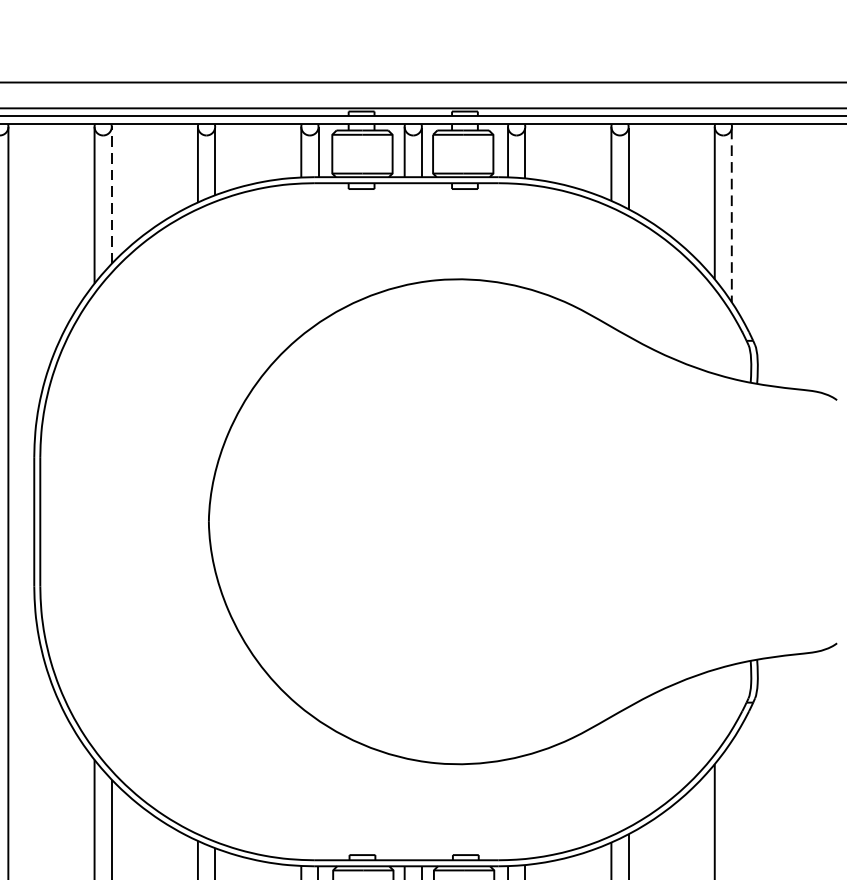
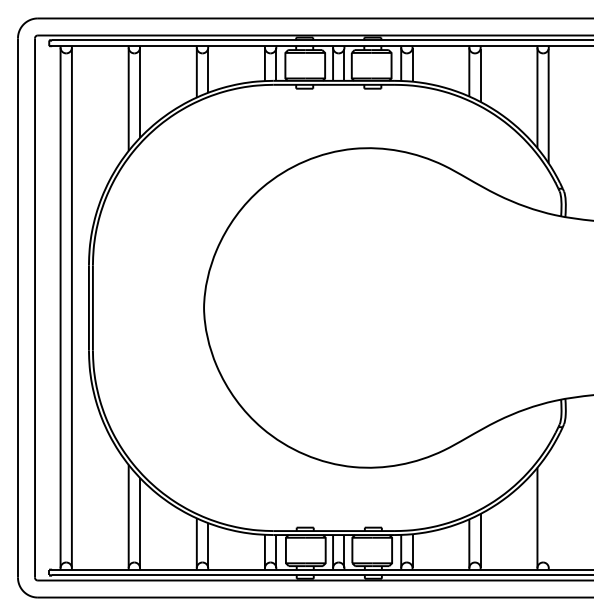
line: (112, 194) -> (140, 92), dashed -> solid
line: (731, 216) -> (548, 106), dashed -> solid

